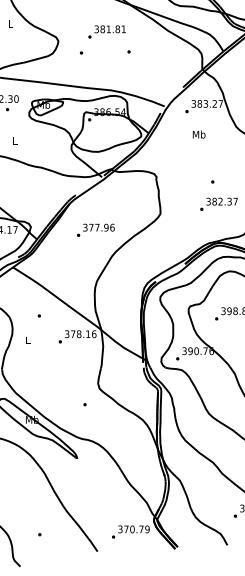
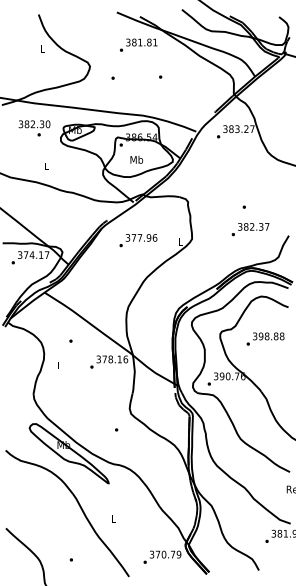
text: (106, 31) -> (138, 44), moved
text: (198, 134) -> (136, 159), moved
text: (95, 230) -> (138, 240), moved

